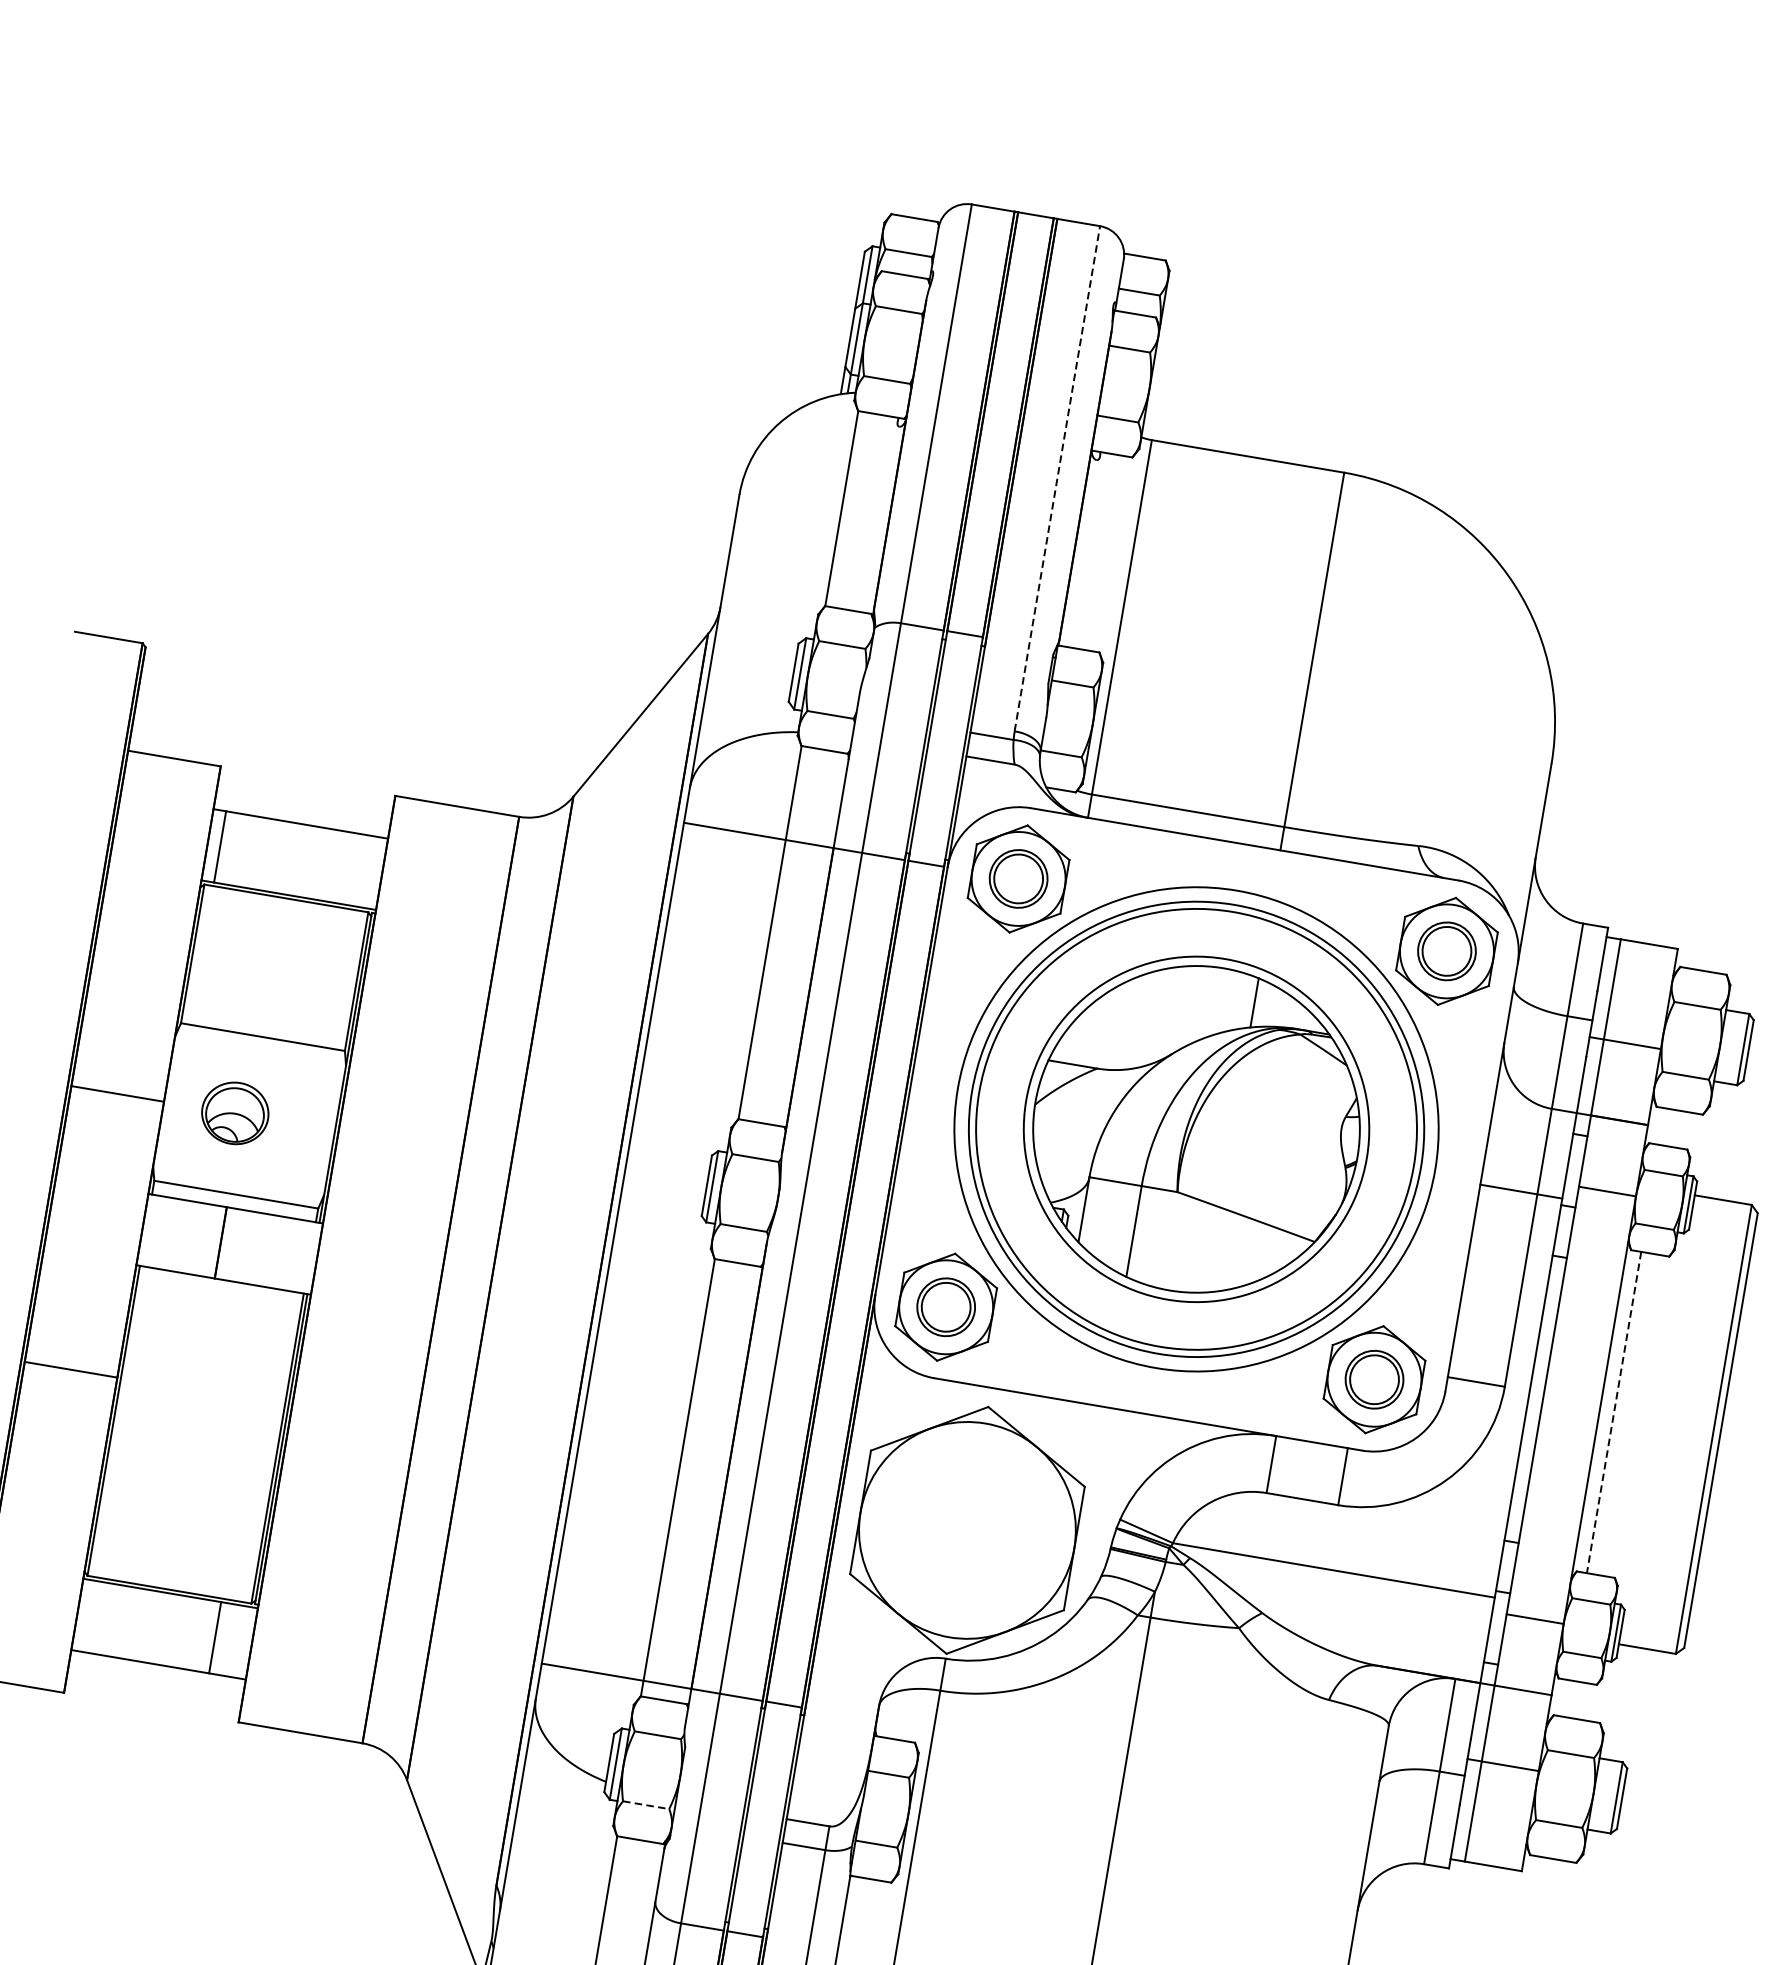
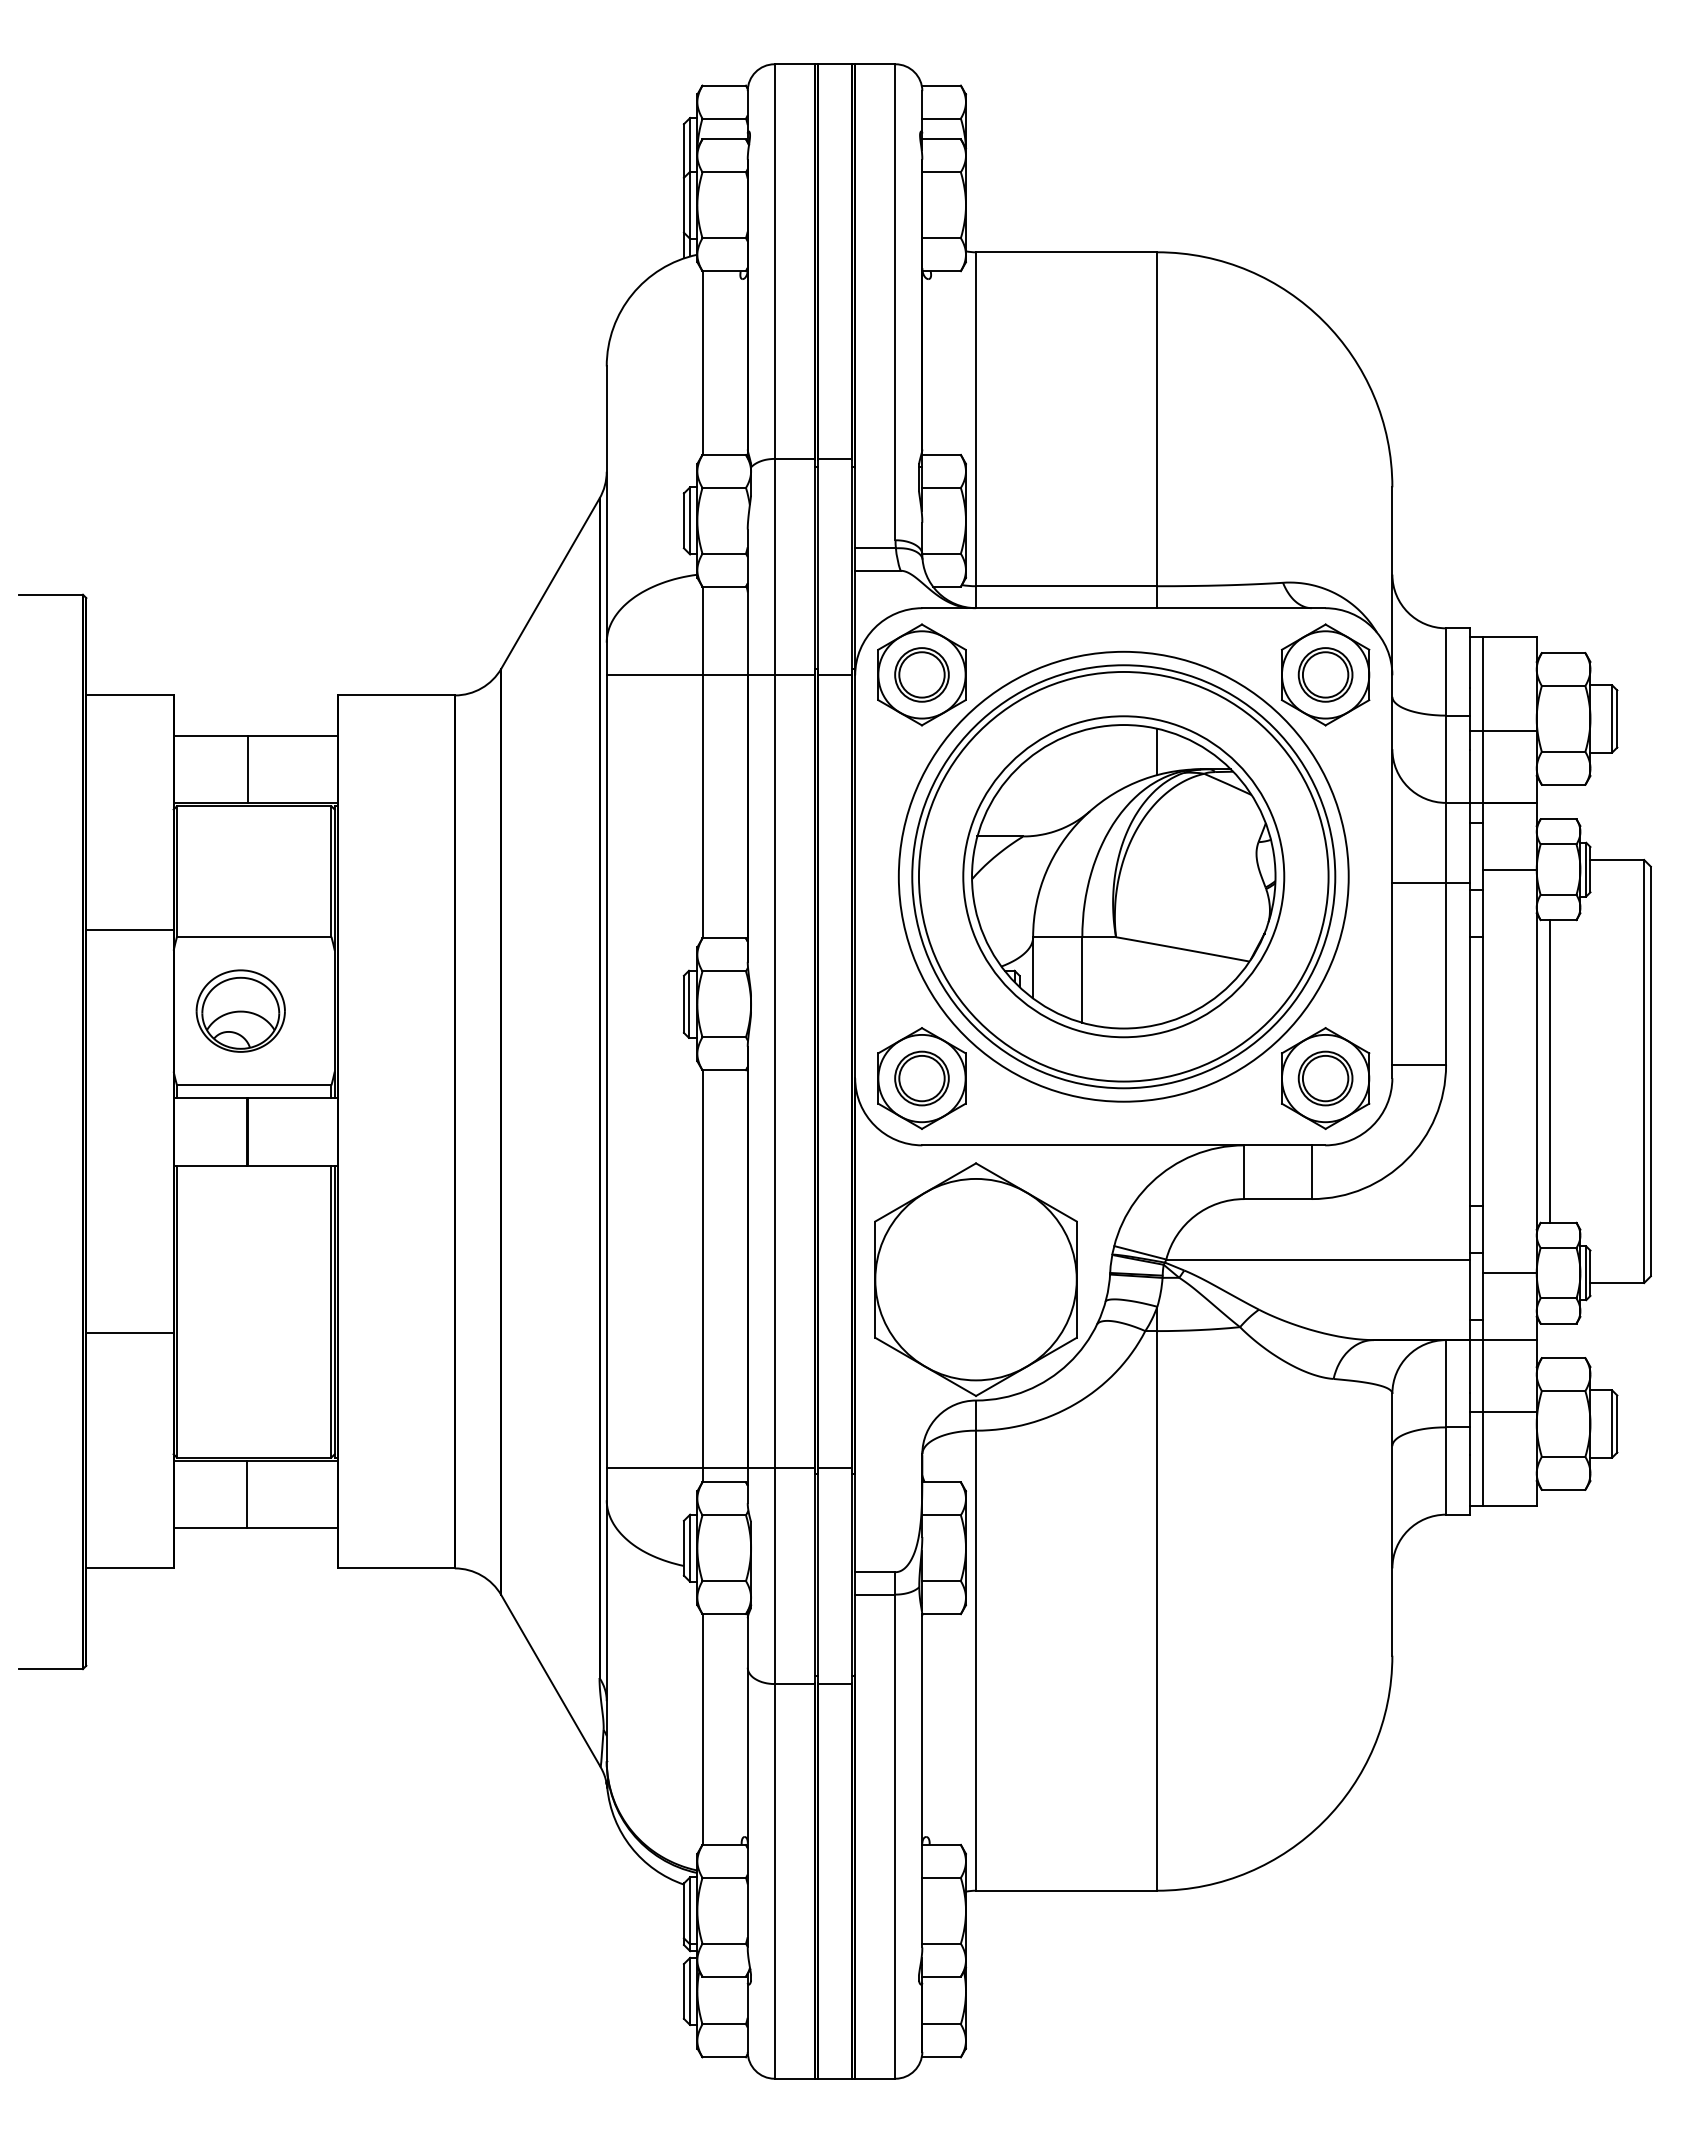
line: (1057, 477) -> (895, 301), dashed -> solid
line: (220, 846) -> (247, 768), moved
line: (117, 1093) -> (129, 930), moved
part: (235, 1112) -> (240, 1010), size x1.43
line: (70, 1369) -> (129, 1333), moved
line: (1614, 1412) -> (1550, 1071), dashed -> solid
line: (215, 1637) -> (247, 1494), moved
line: (646, 1805) -> (724, 1581), dashed -> solid

